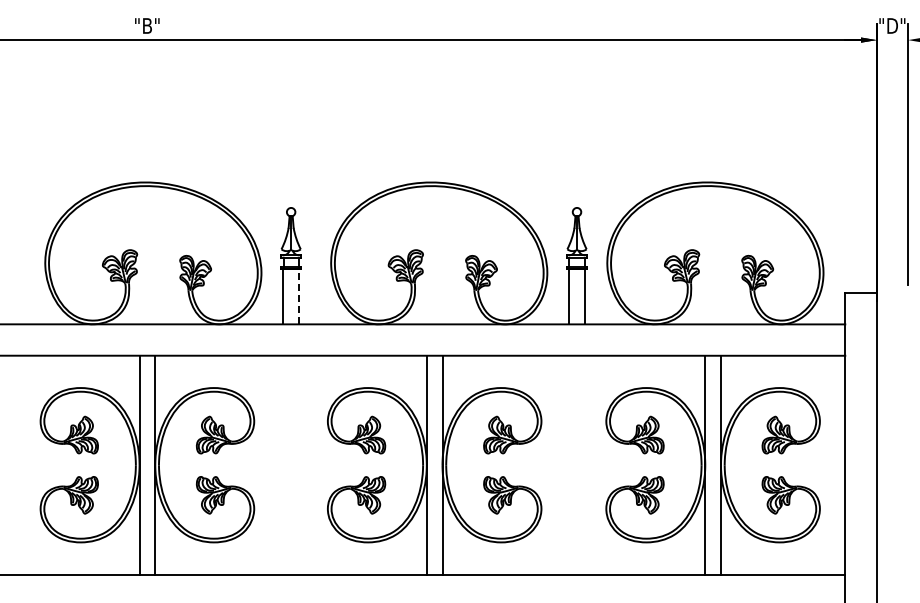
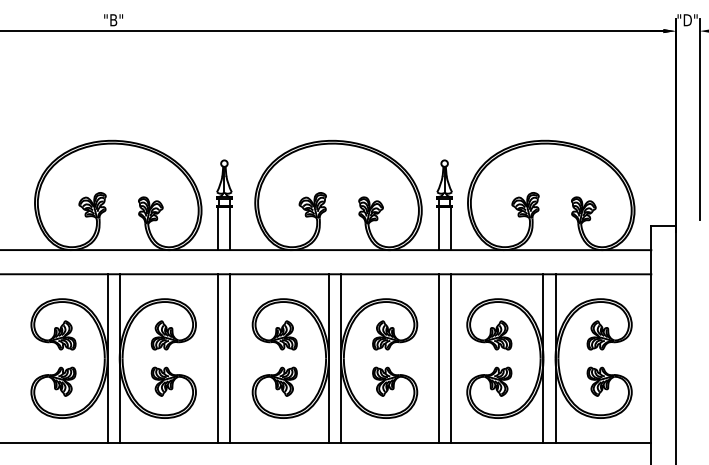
line: (298, 296) -> (230, 228), dashed -> solid
line: (283, 464) -> (218, 358), added
line: (298, 464) -> (230, 358), added
line: (569, 464) -> (438, 358), added
line: (584, 464) -> (450, 358), added

